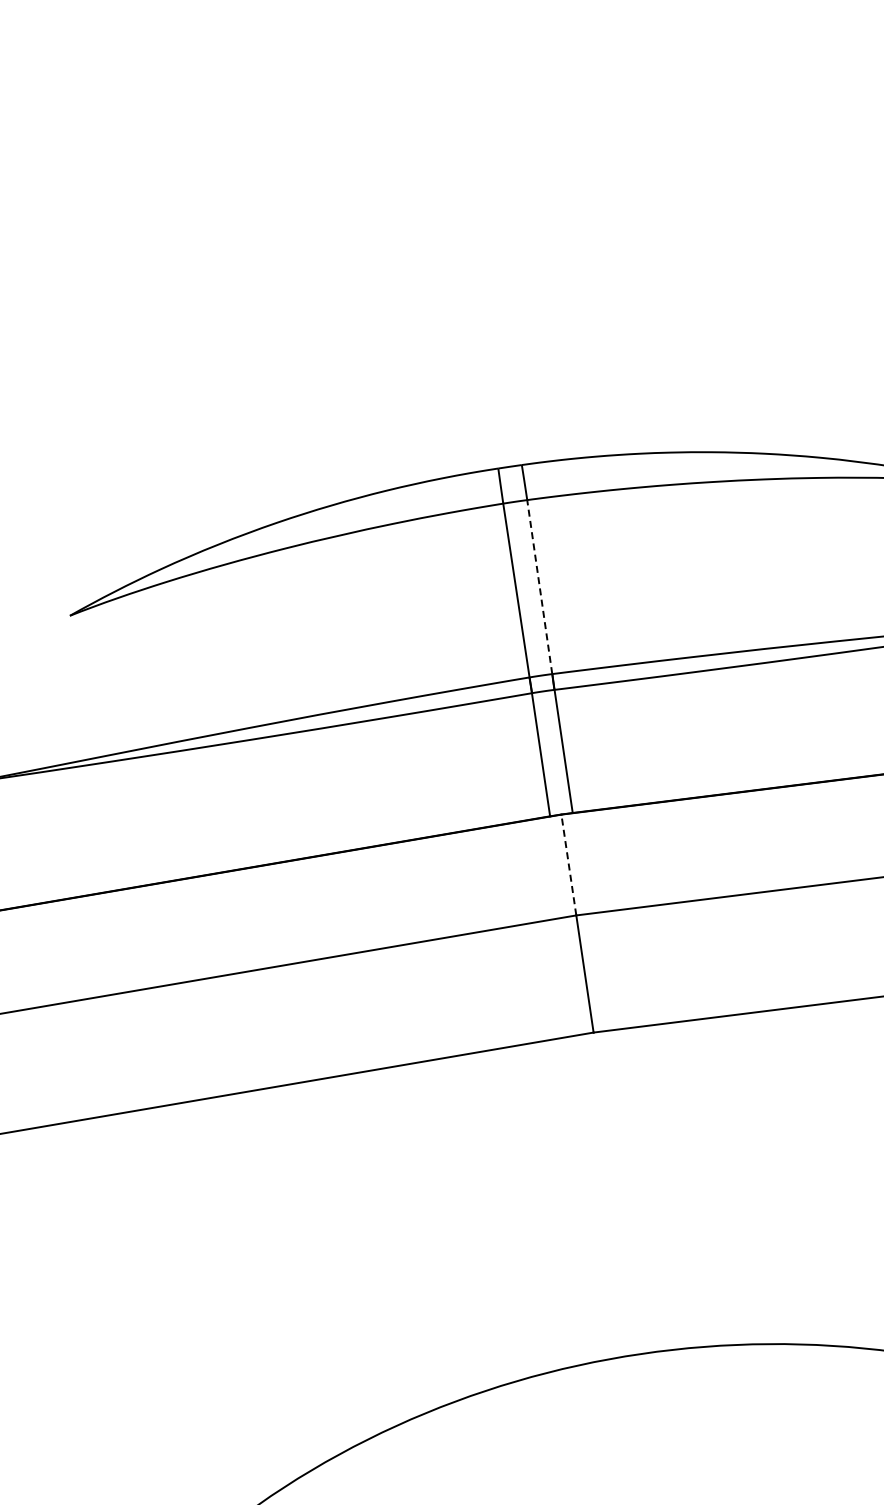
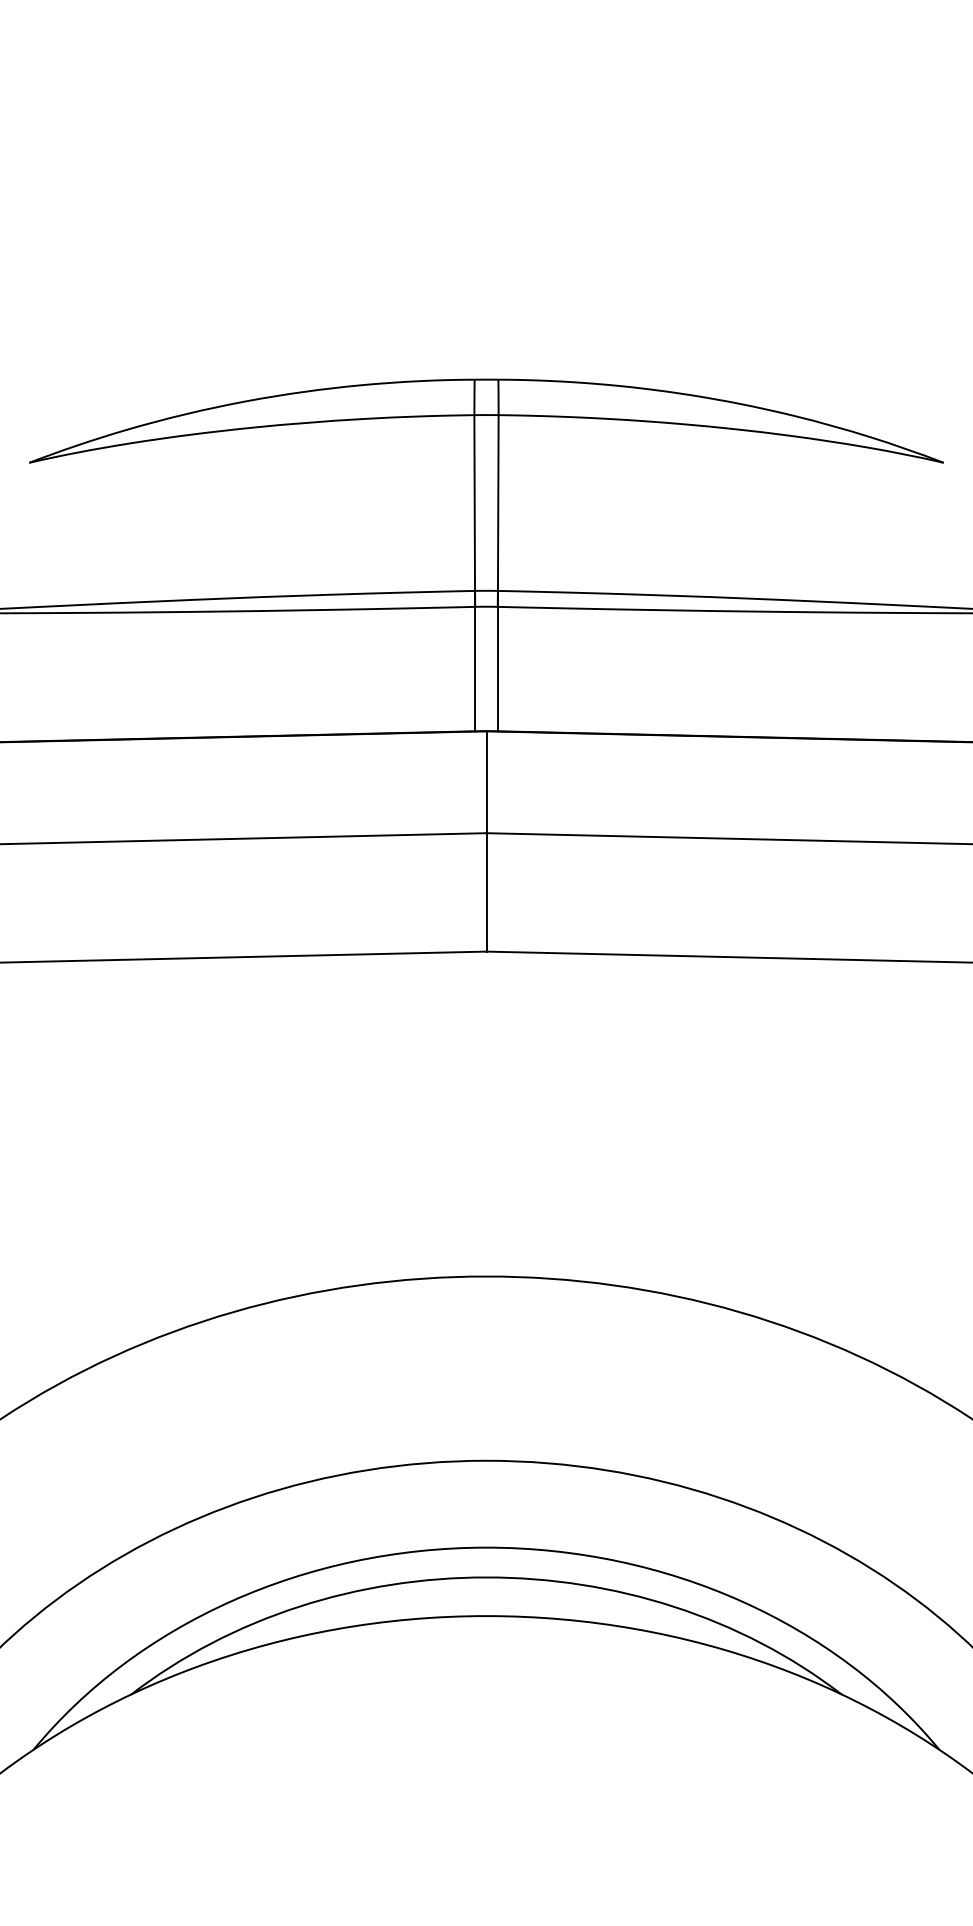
line: (540, 587) -> (498, 503), dashed -> solid
line: (568, 865) -> (486, 782), dashed -> solid

